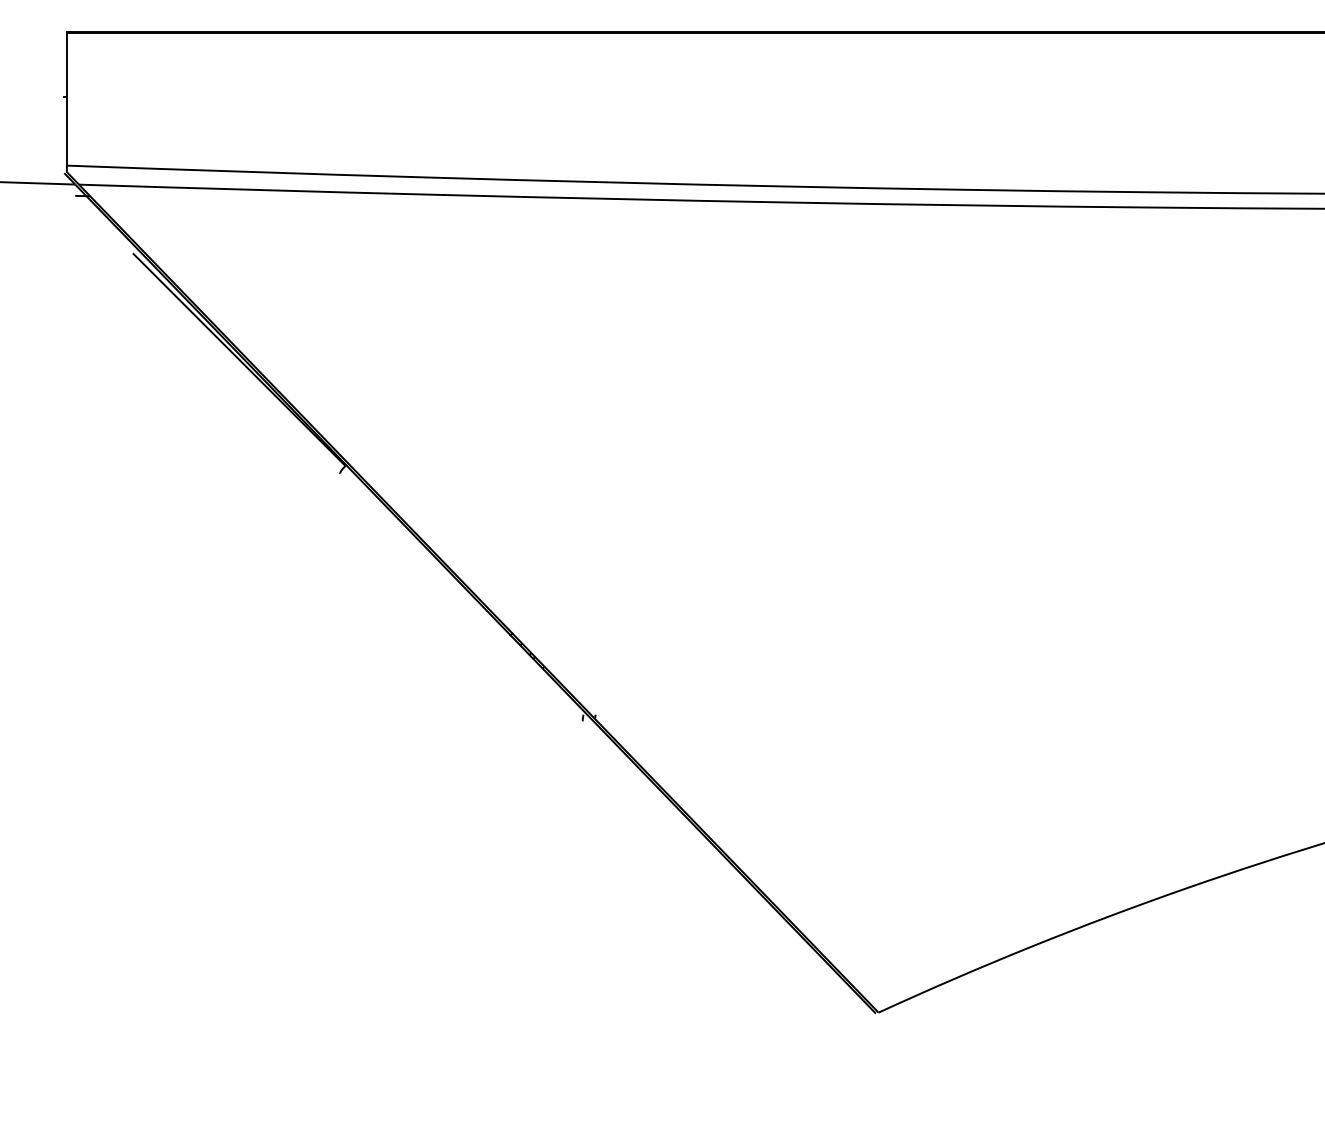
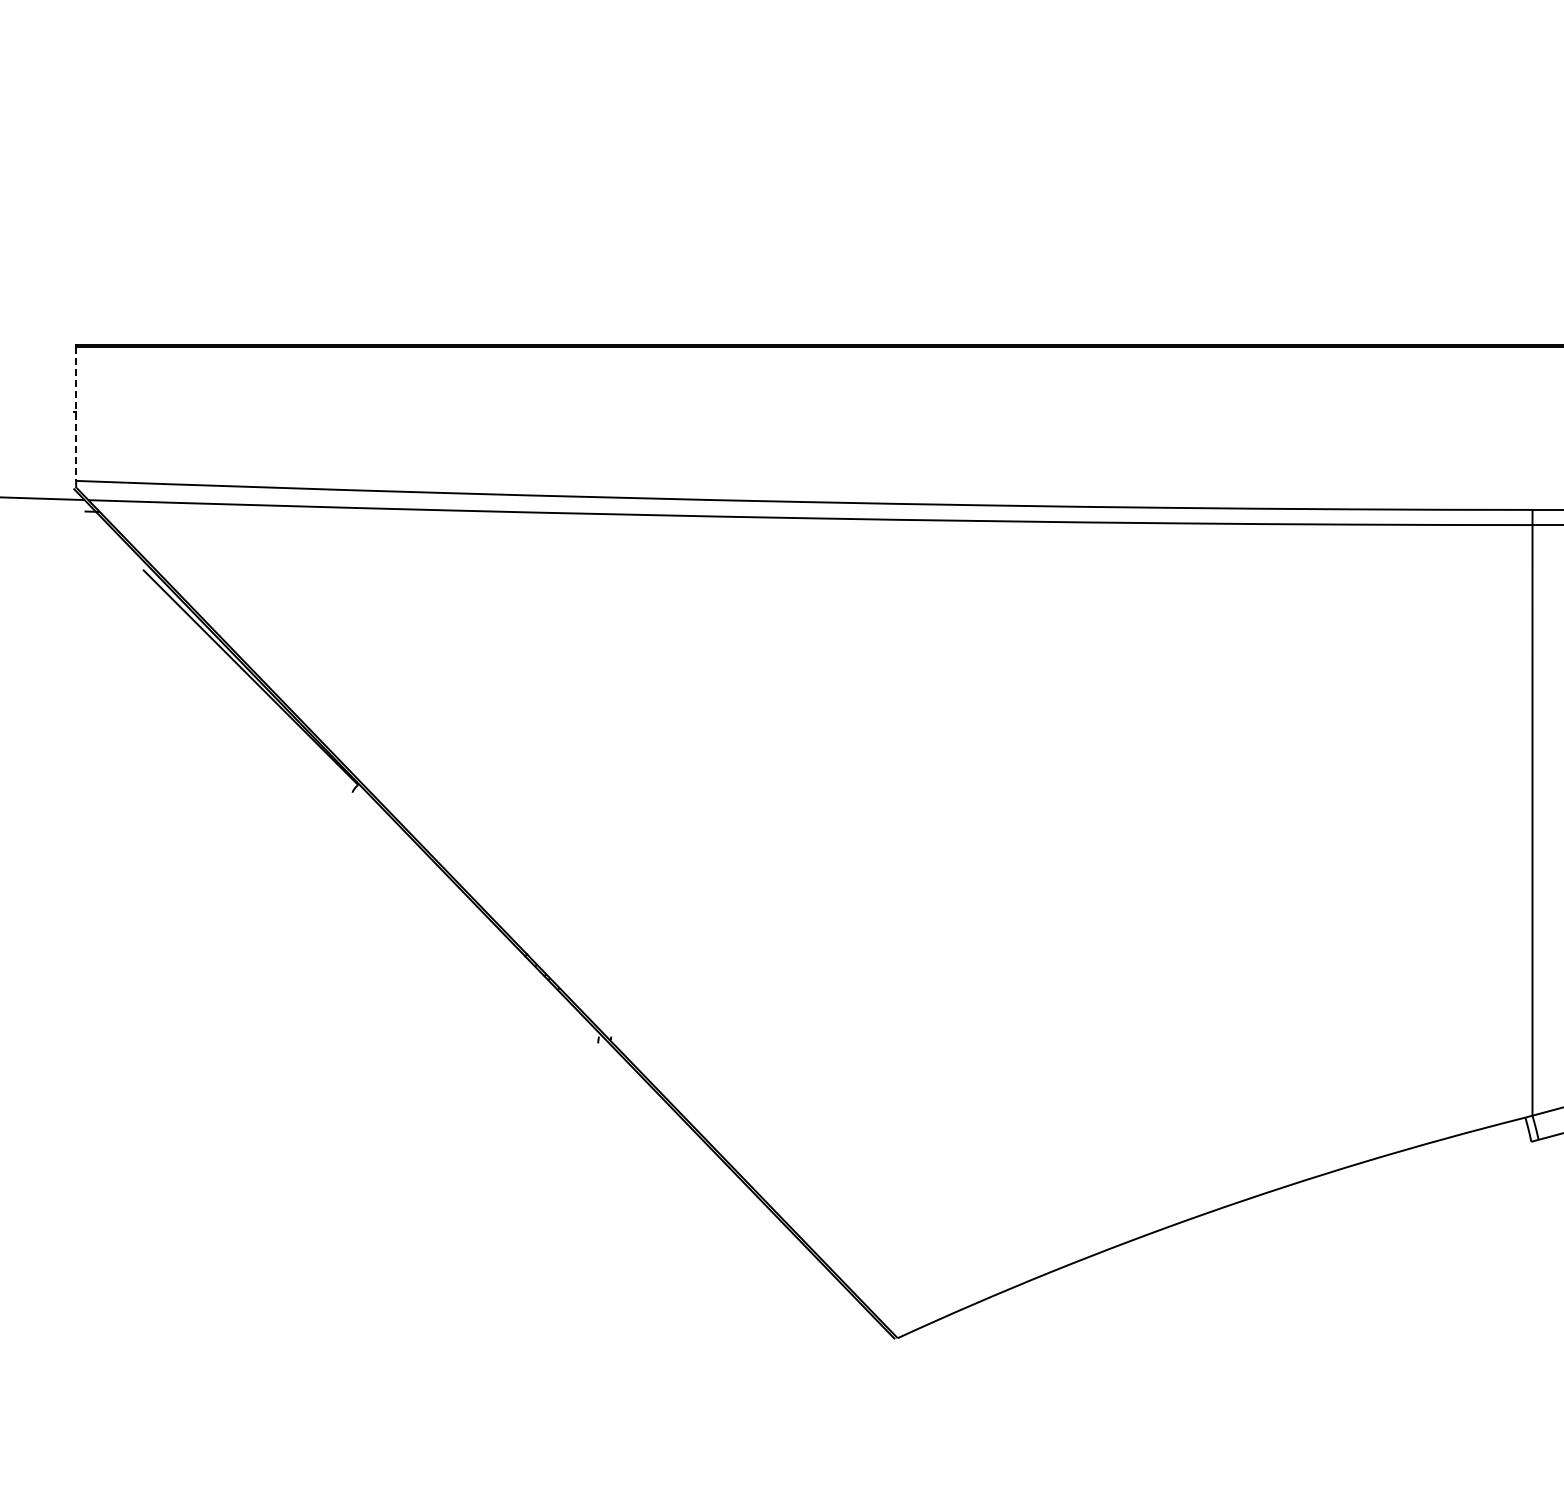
line: (67, 100) -> (76, 414), solid -> dashed

